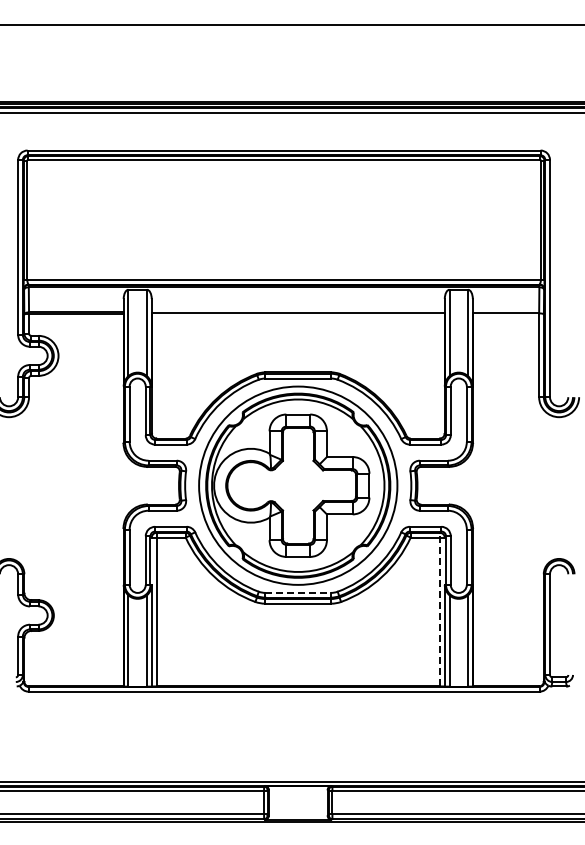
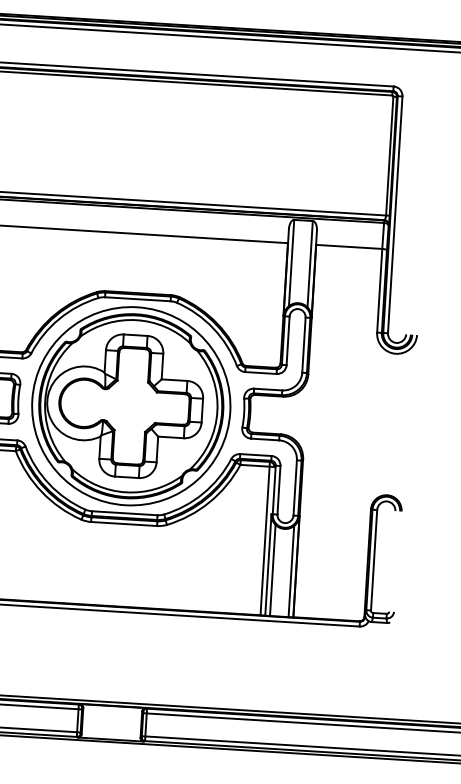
line: (298, 592) -> (125, 512), dashed -> solid
line: (440, 609) -> (265, 538), dashed -> solid

